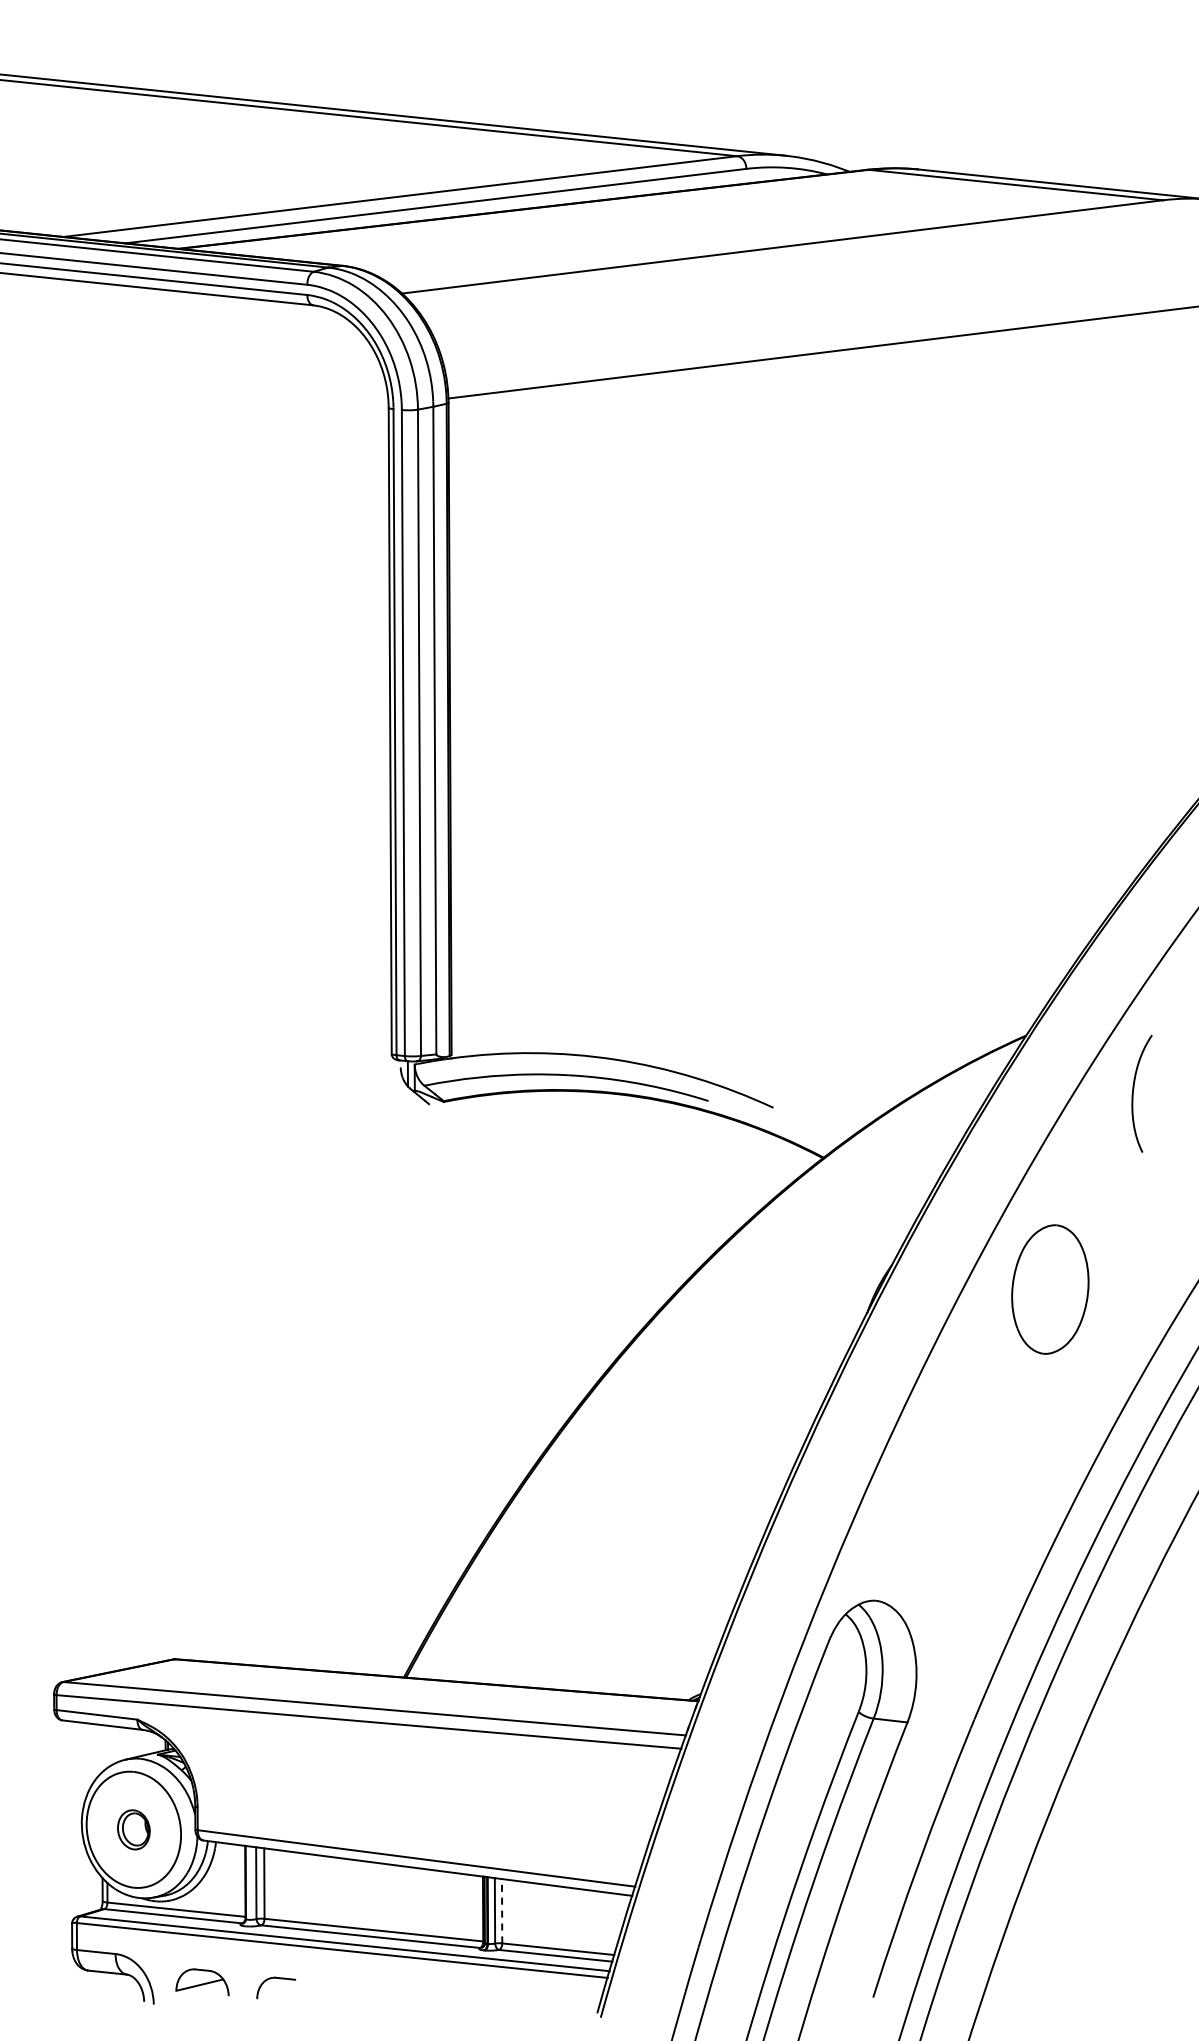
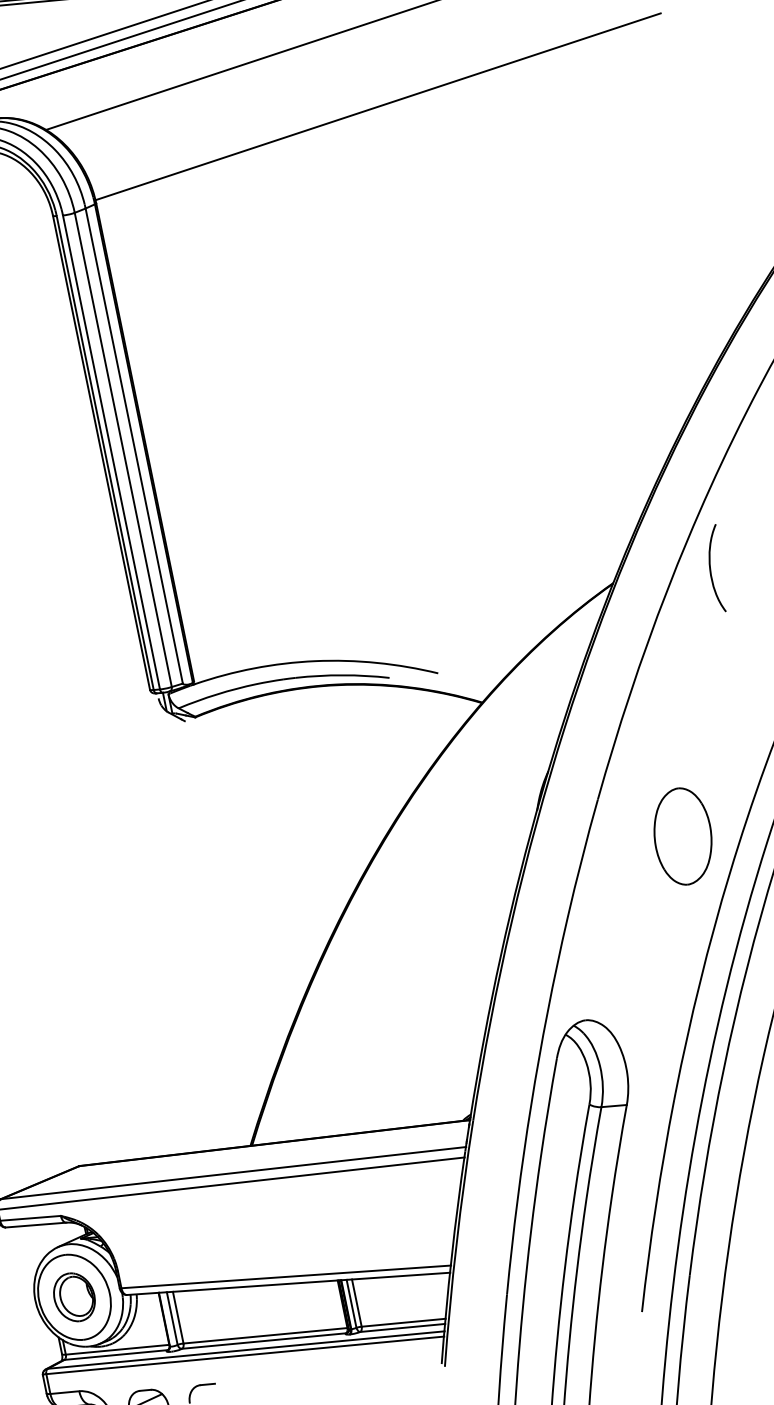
curve: (1133, 1093) -> (710, 569), moved
part: (1050, 1289) -> (683, 836), moved
part: (133, 1829) -> (74, 1297), size x1.67
line: (502, 1910) -> (357, 1302), dashed -> solid

